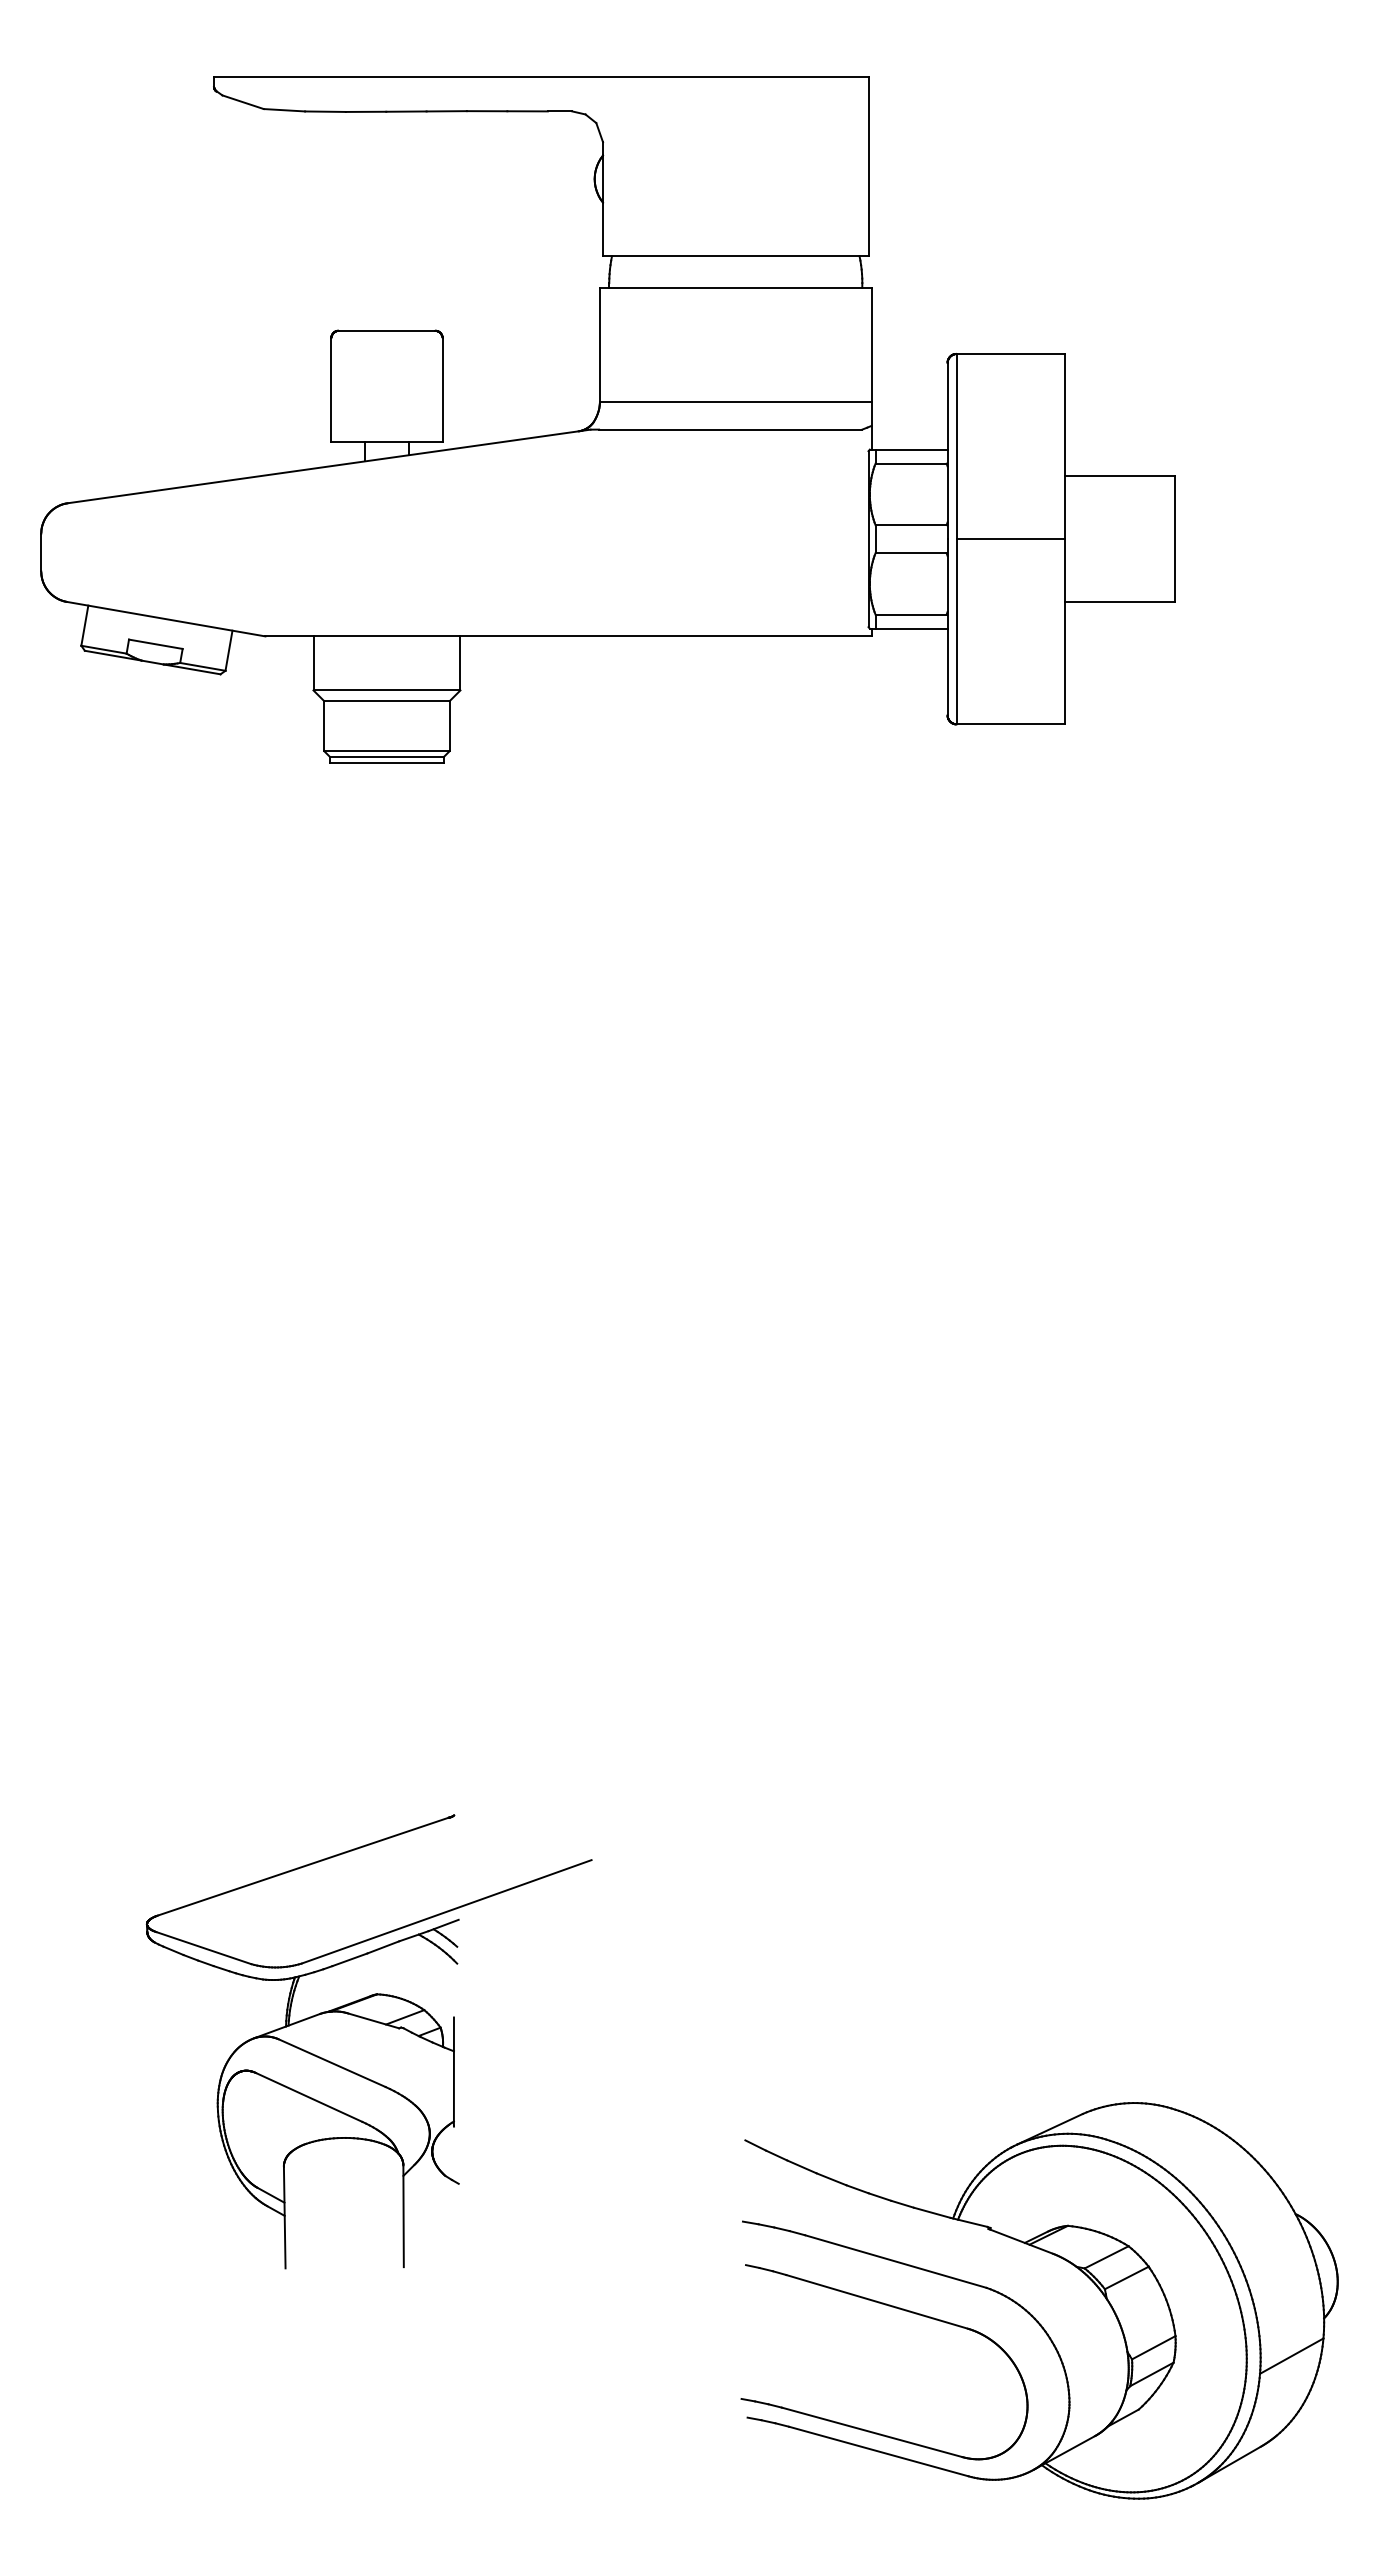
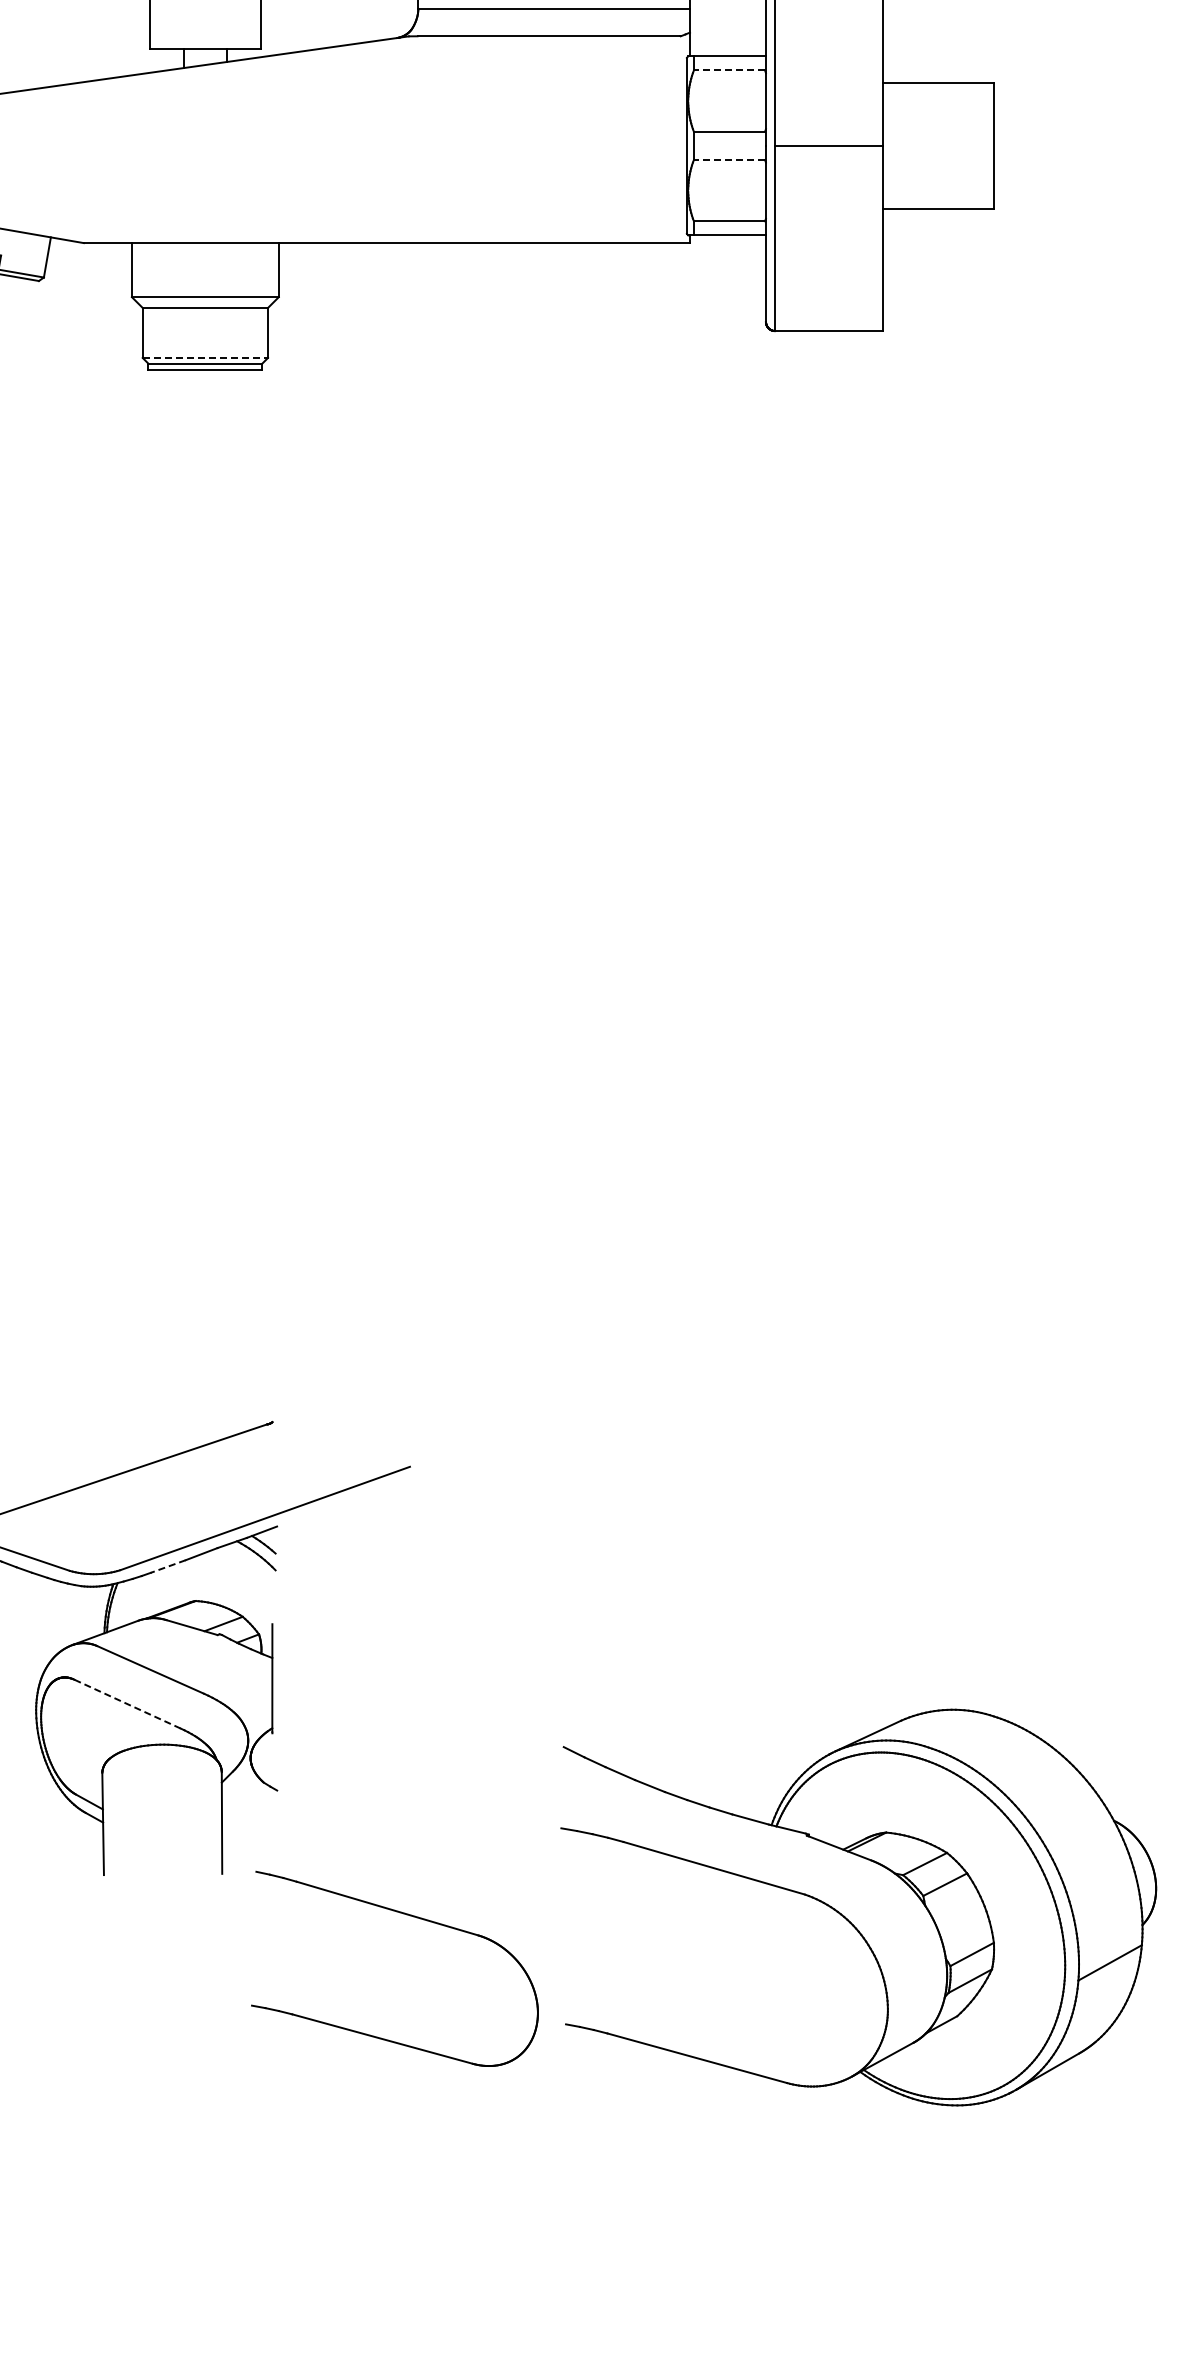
line: (911, 463) -> (729, 70), solid -> dashed
line: (911, 553) -> (729, 160), solid -> dashed
line: (386, 751) -> (204, 358), solid -> dashed
line: (349, 1959) -> (167, 1566), solid -> dashed
line: (309, 2097) -> (127, 1704), solid -> dashed
part: (898, 2309) -> (408, 1916), moved

